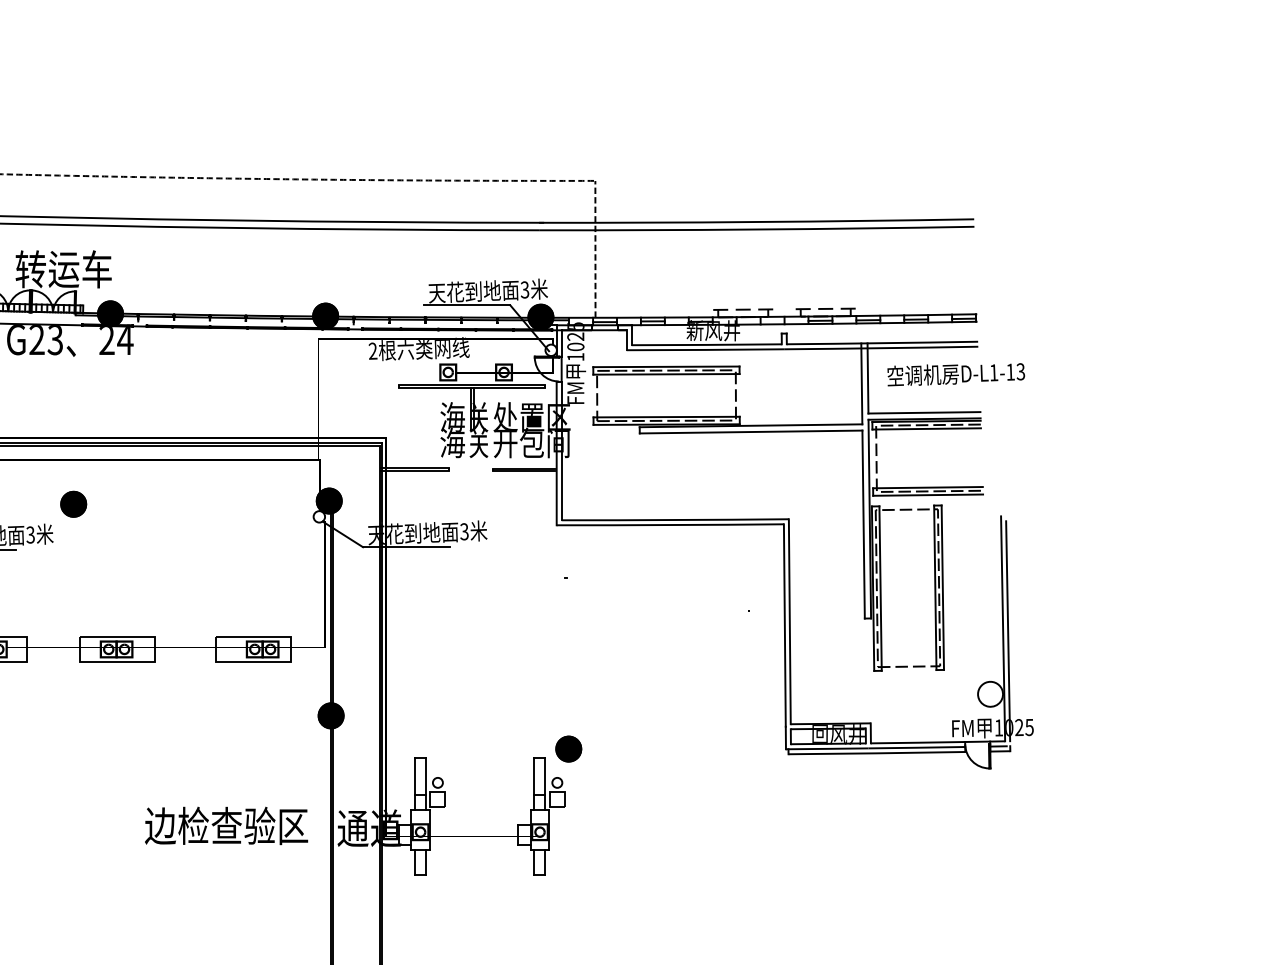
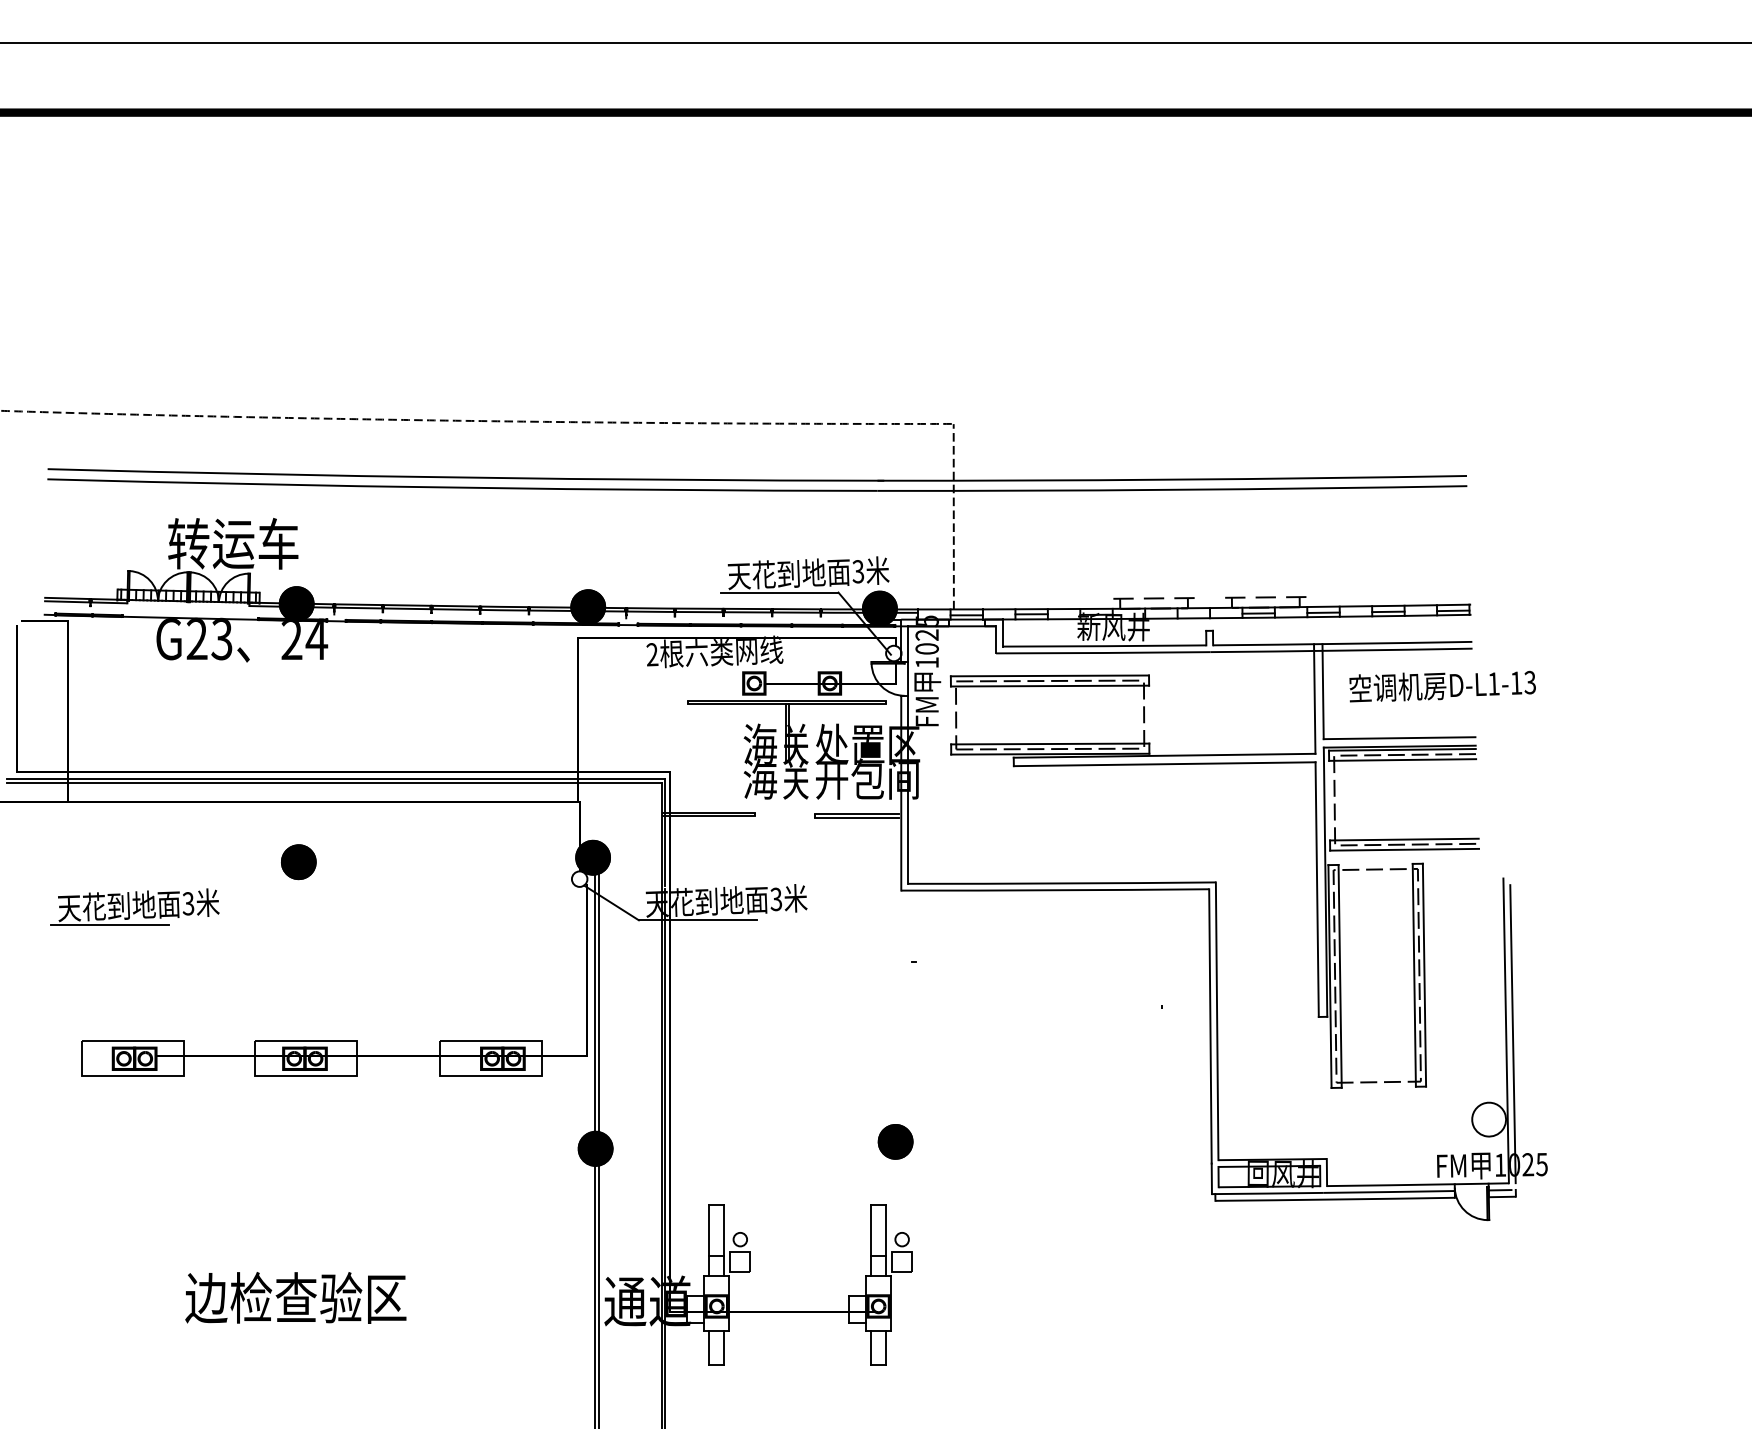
part: (73, 504) -> (298, 862), moved
part: (568, 748) -> (895, 1141), moved
text: (226, 825) -> (295, 1297), moved

